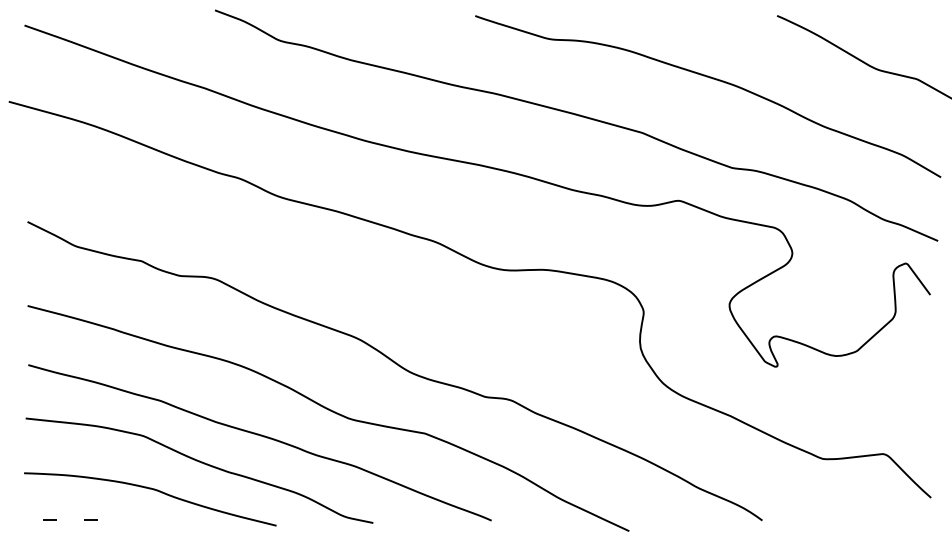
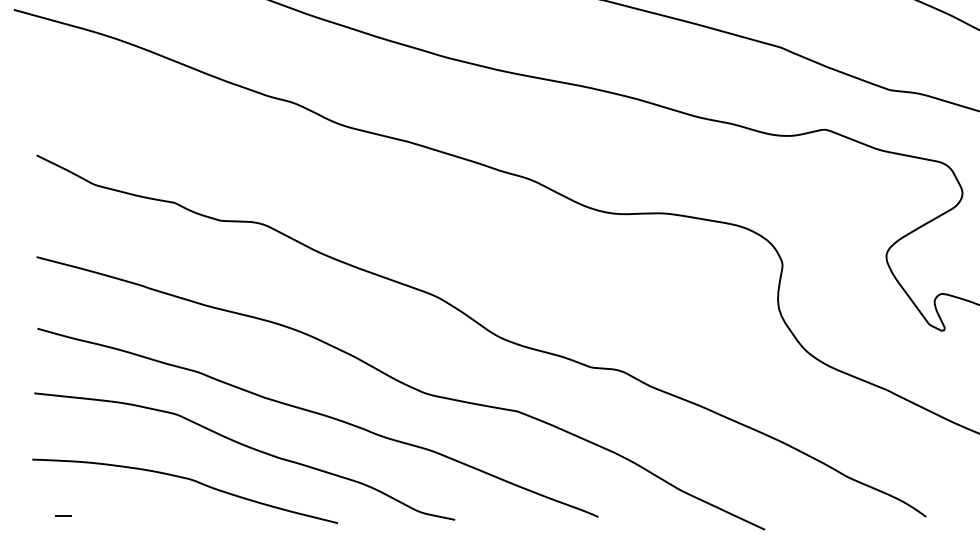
line: (90, 519) -> (112, 515), removed

